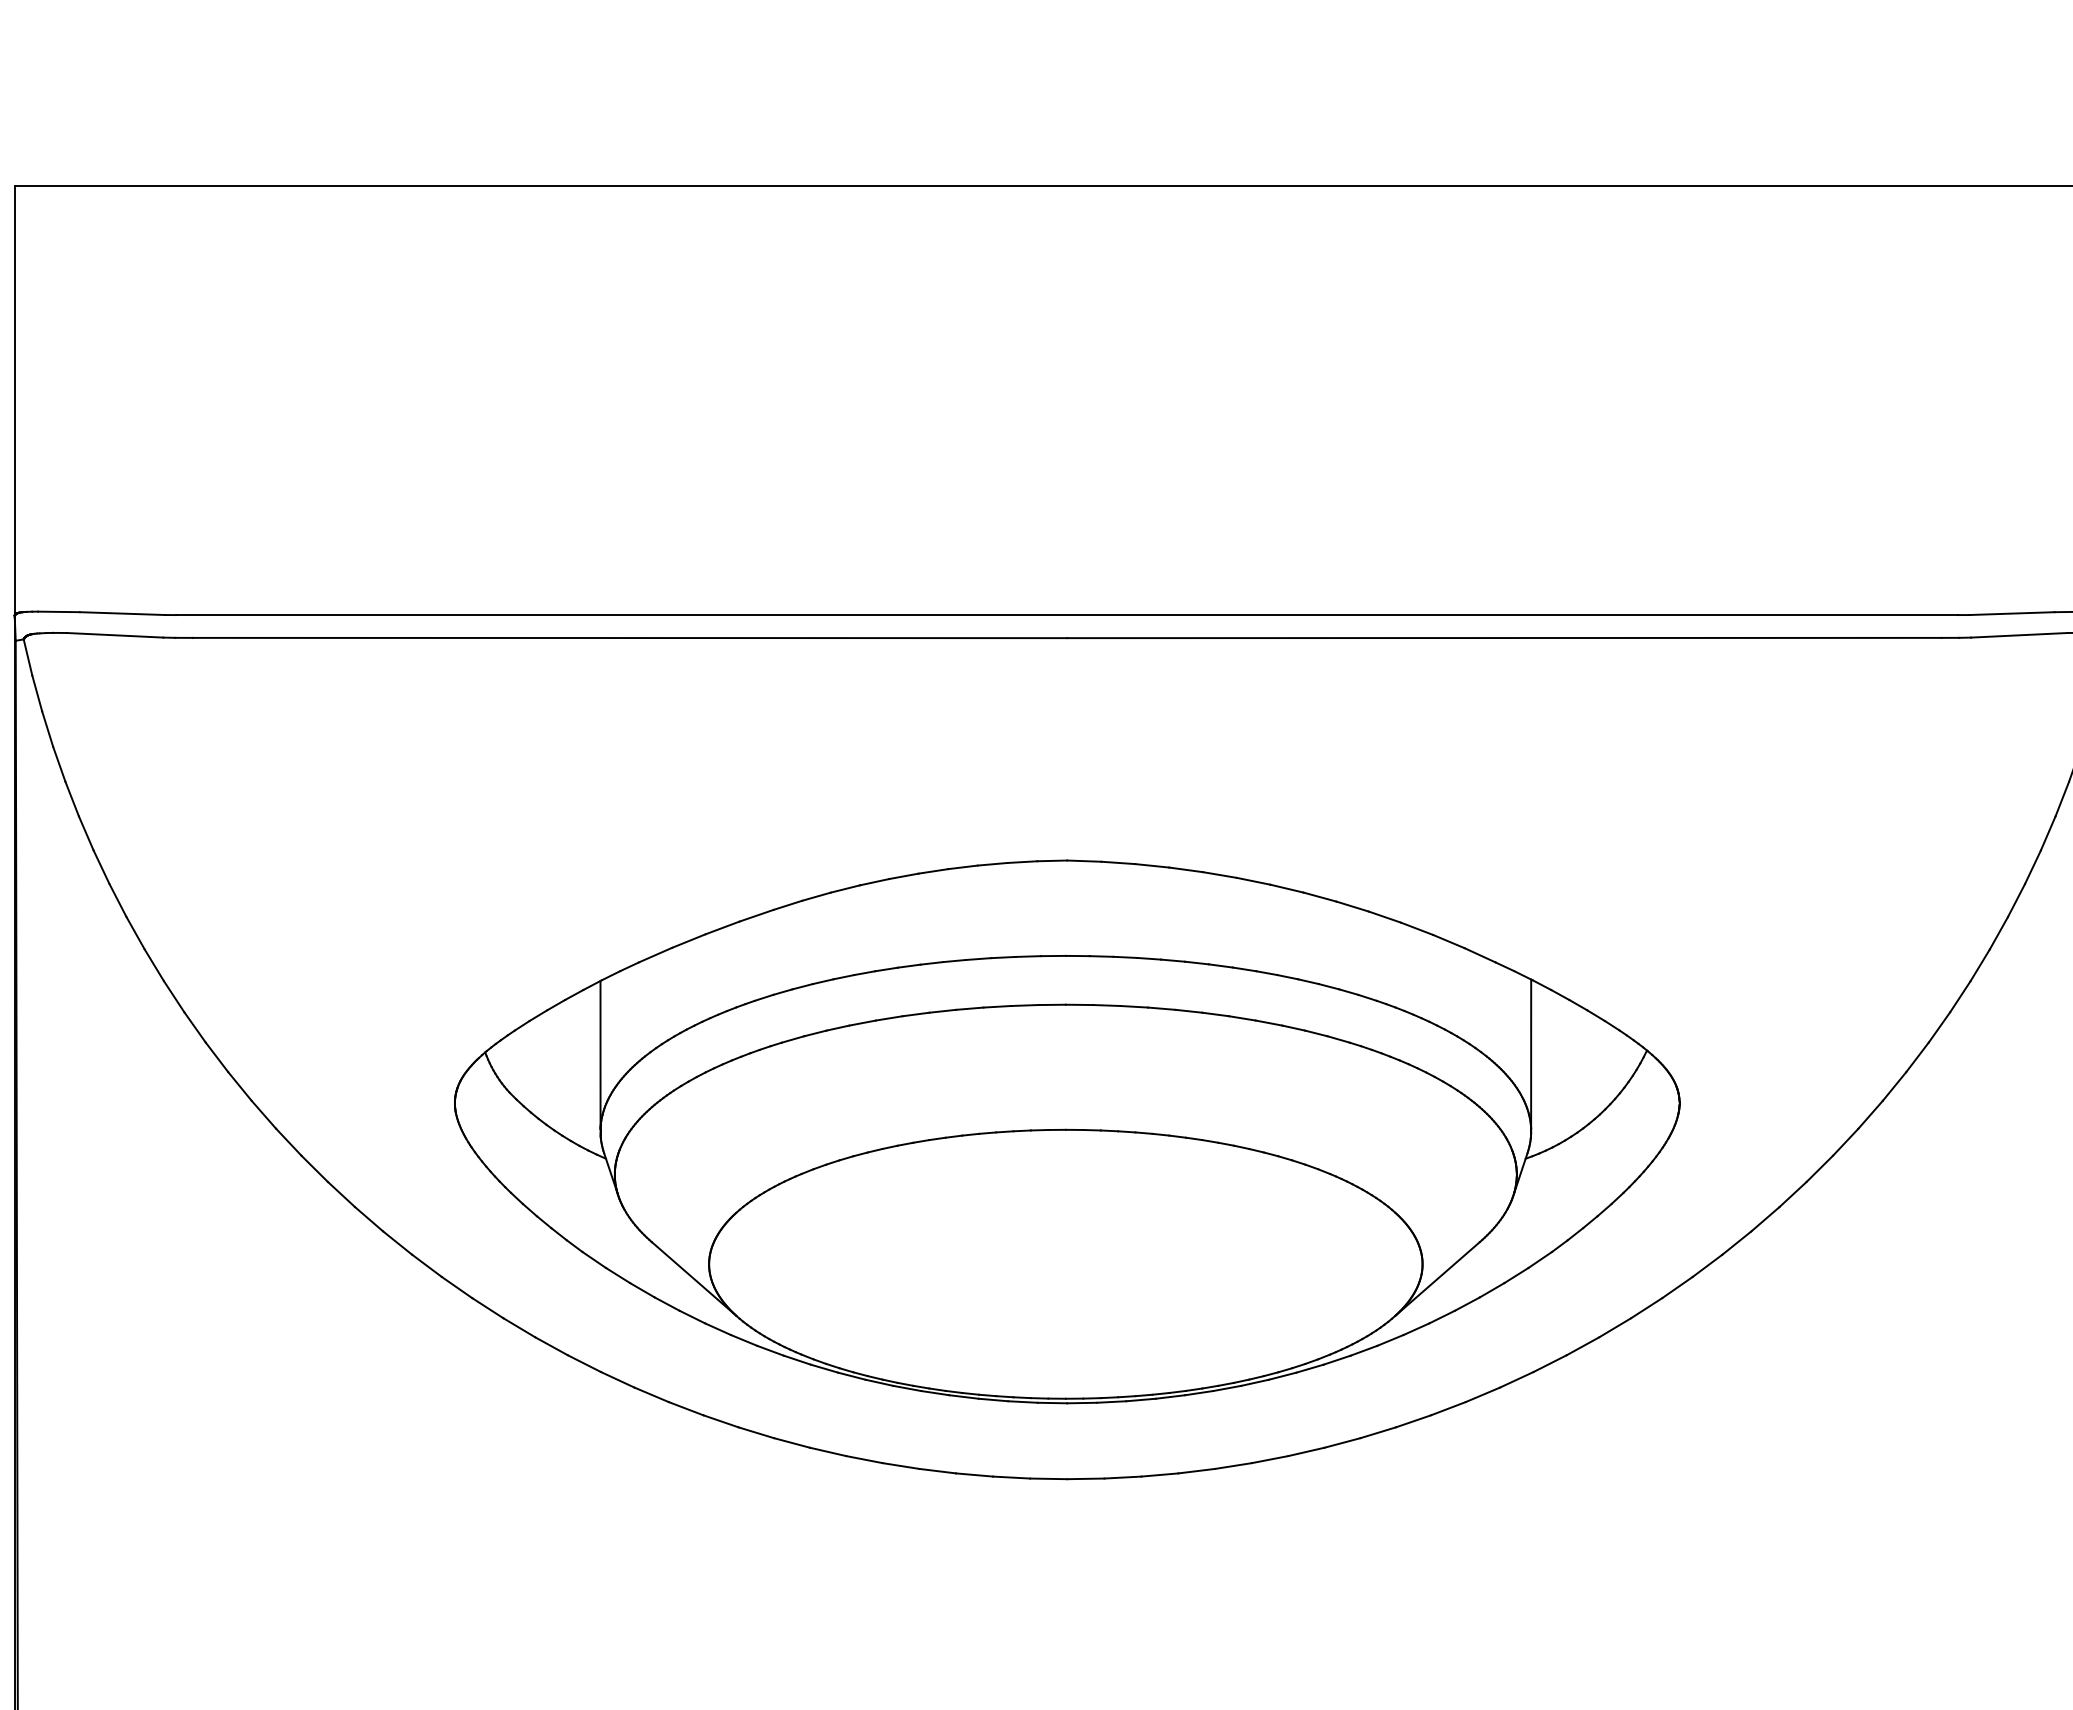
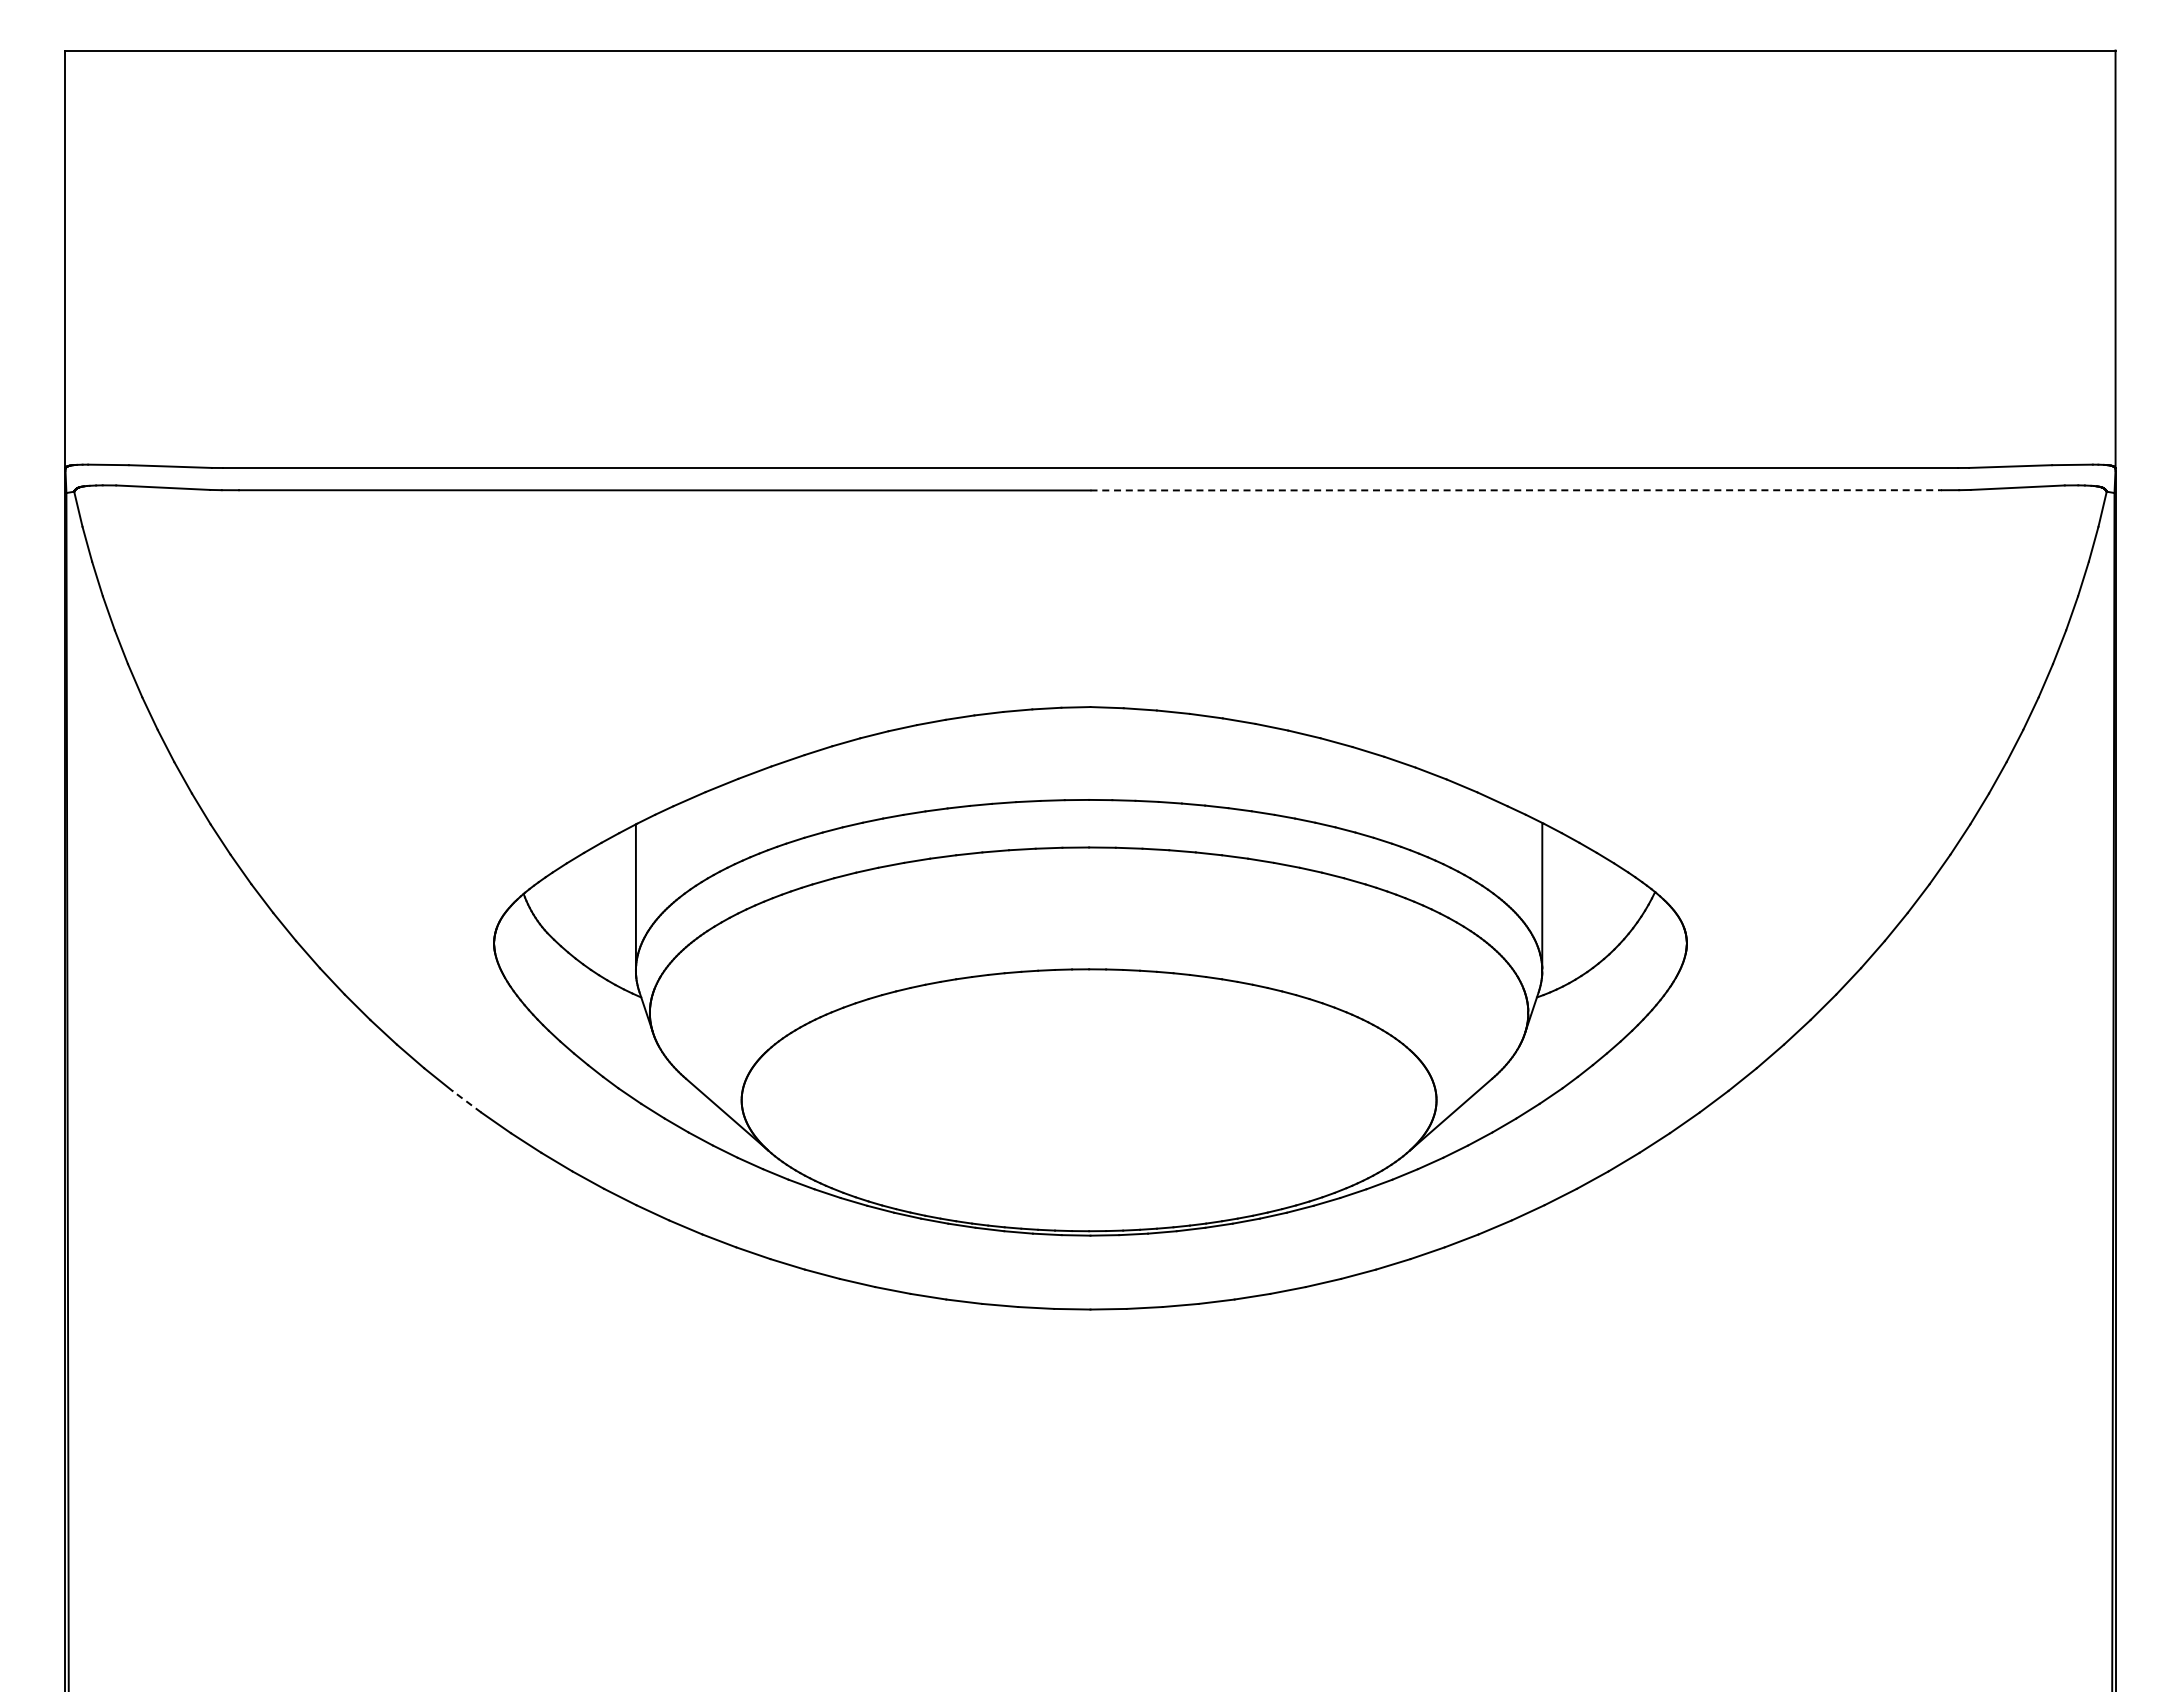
line: (1504, 638) -> (1516, 490), solid -> dashed
line: (426, 1265) -> (466, 1101), solid -> dashed

